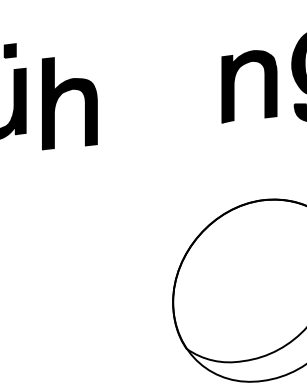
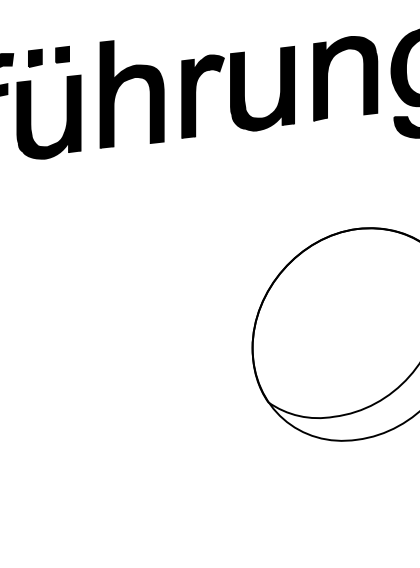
part: (160, 82) -> (237, 91), added
part: (234, 82) -> (328, 73), moved
part: (59, 96) -> (120, 86), moved

